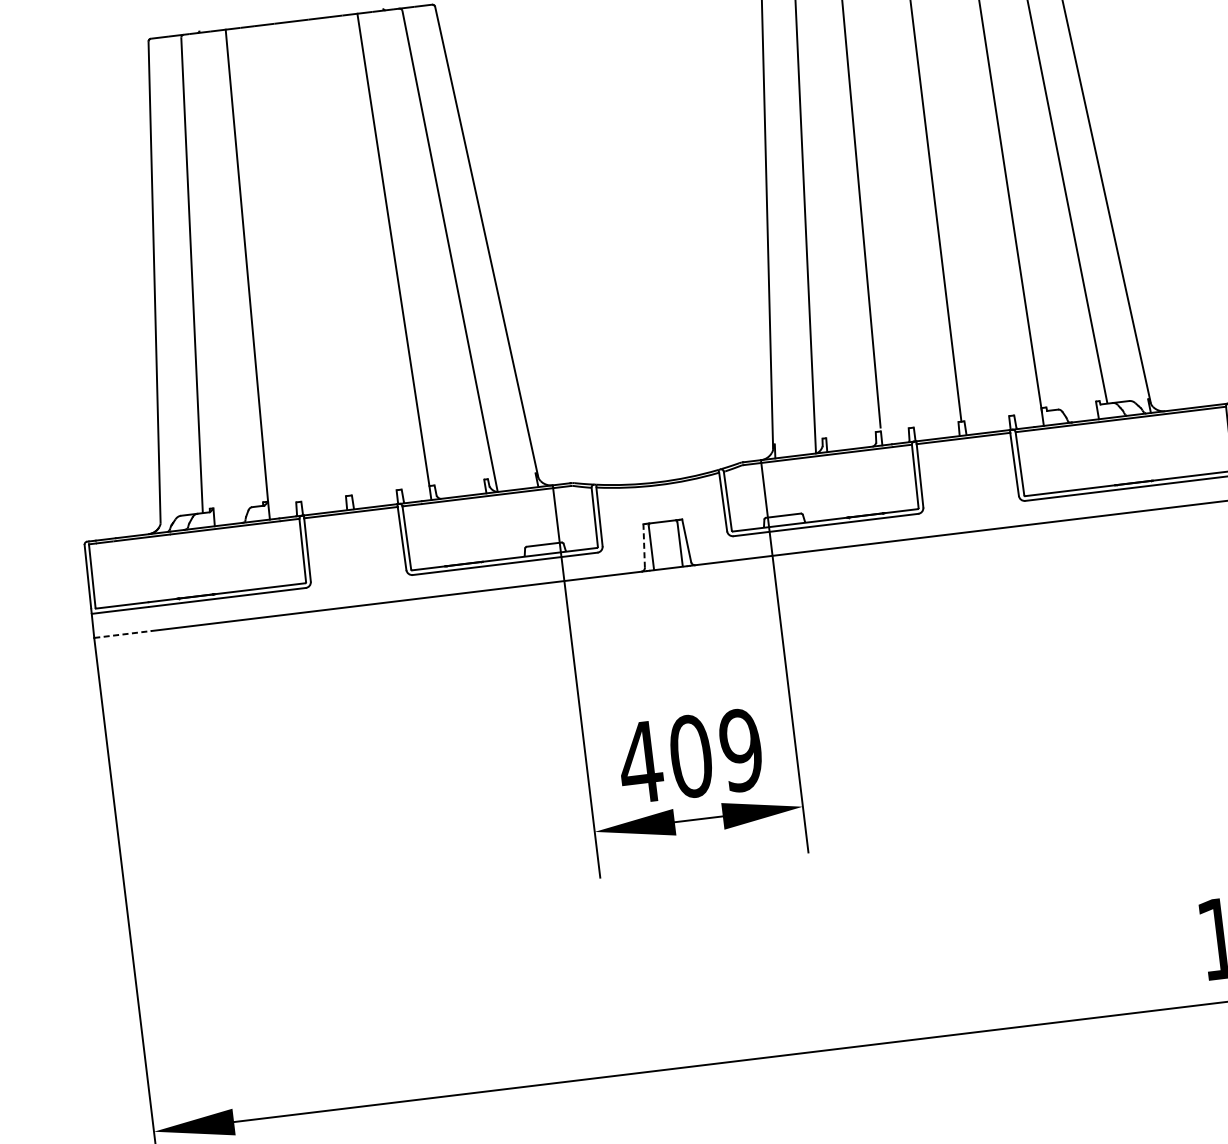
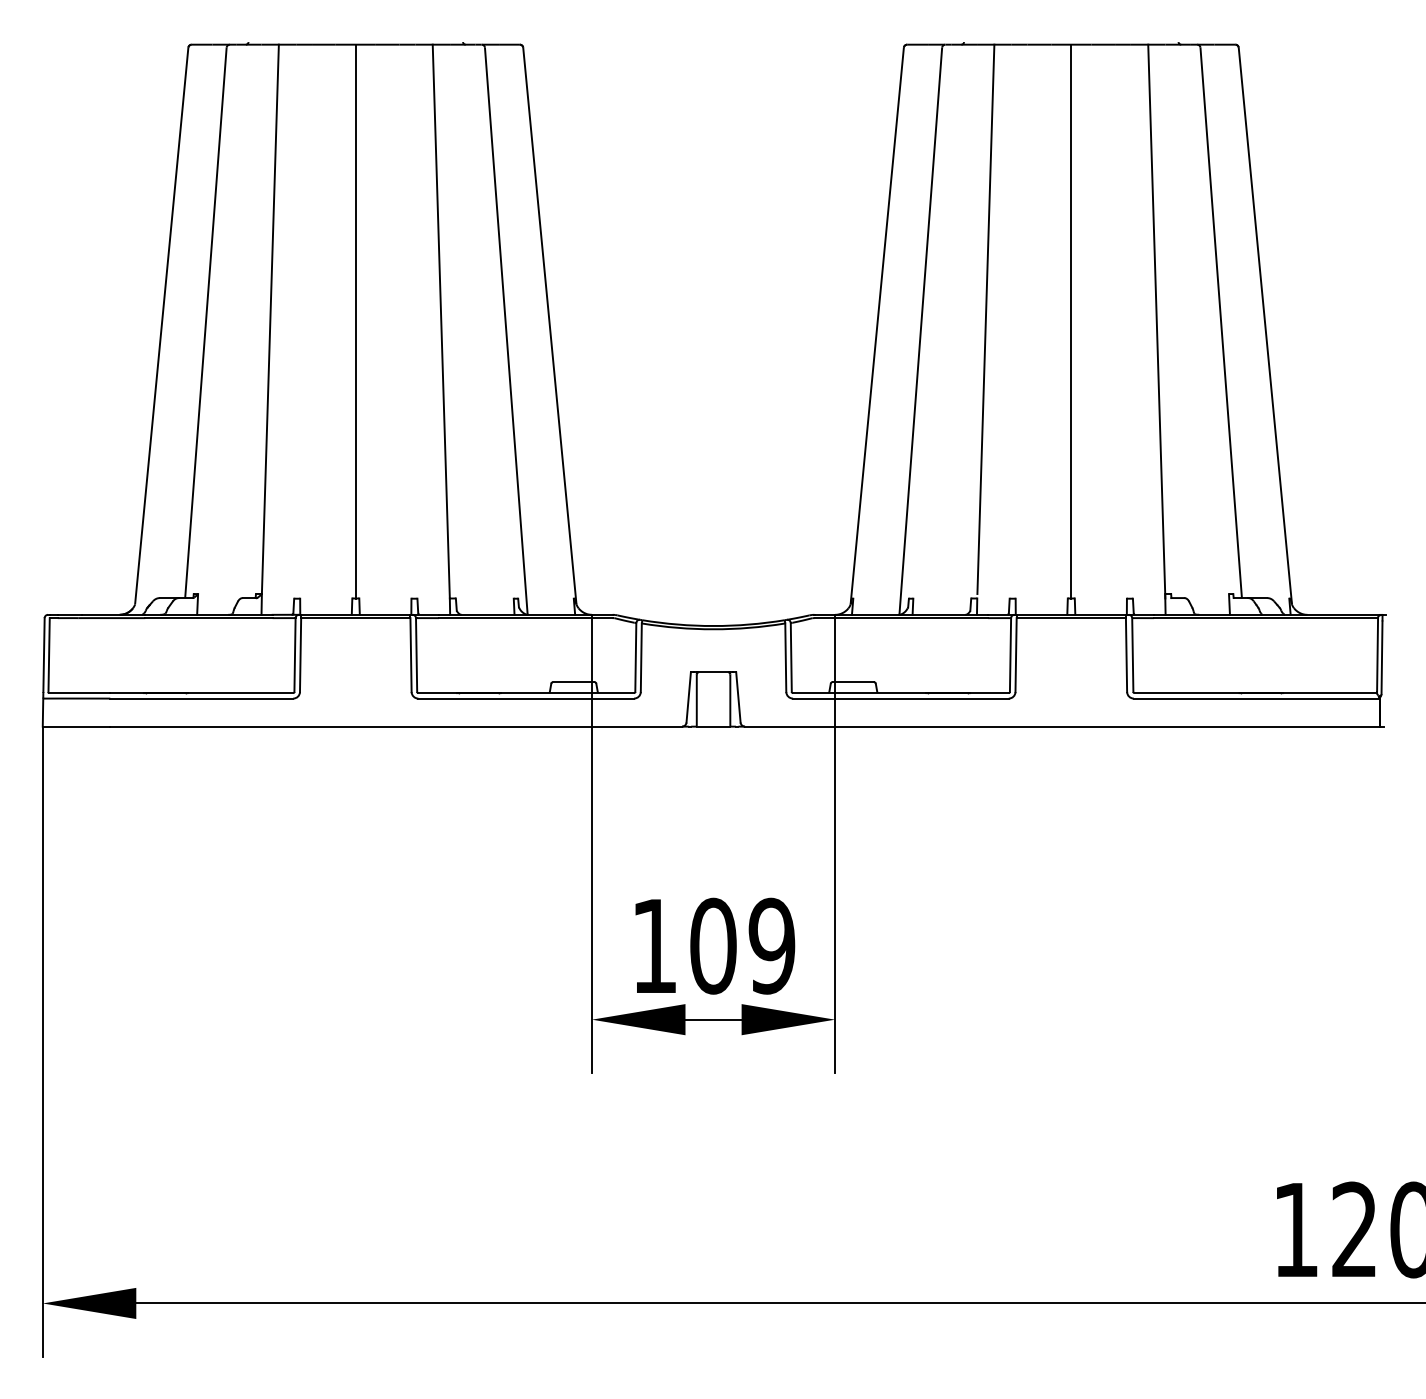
line: (319, 258) -> (355, 321), added
line: (643, 545) -> (688, 696), dashed -> solid
line: (123, 634) -> (76, 726), dashed -> solid
text: (640, 761) -> (654, 945), 409 -> 109

